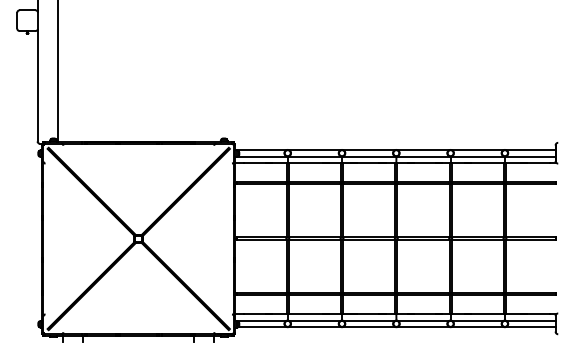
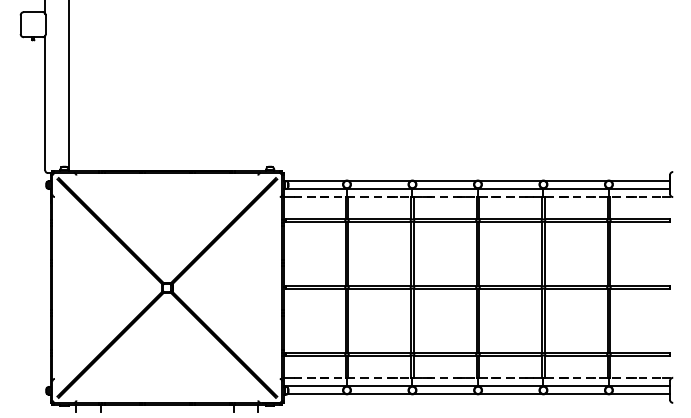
line: (396, 163) -> (478, 196), solid -> dashed
line: (396, 313) -> (478, 377), solid -> dashed

